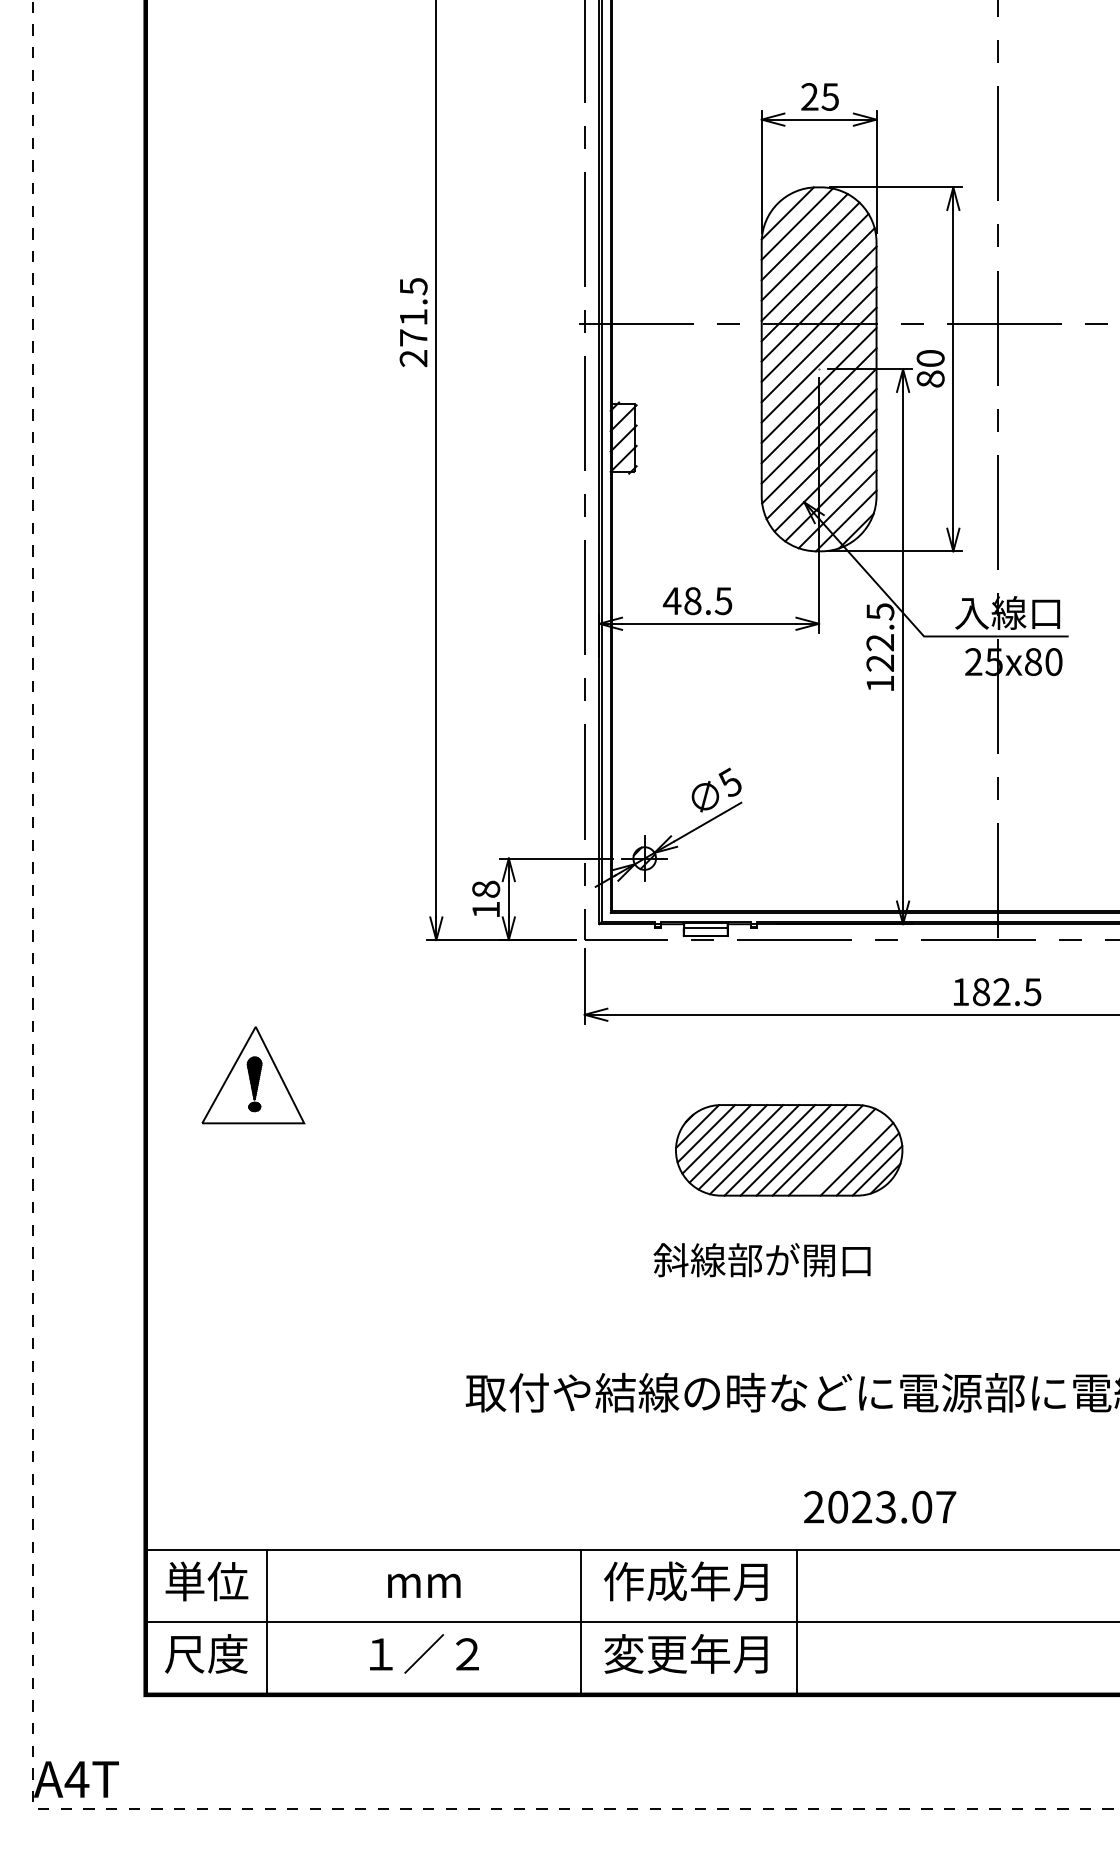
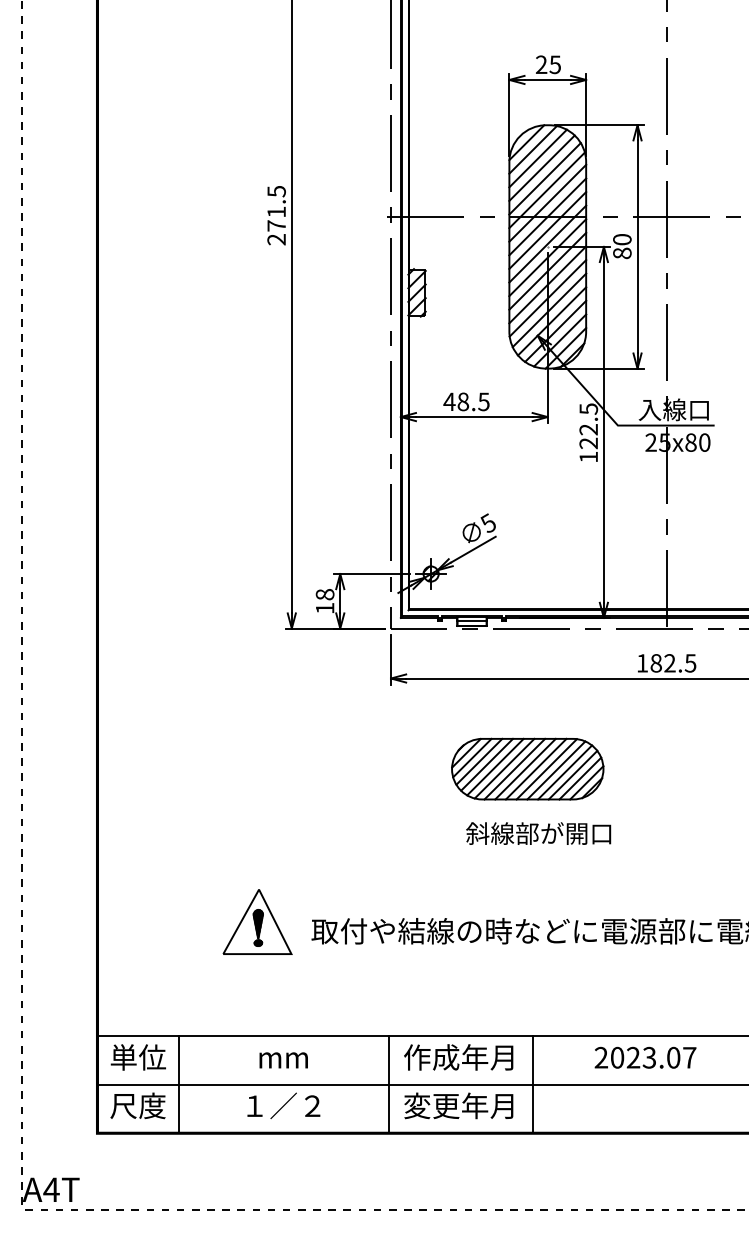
part: (253, 1074) -> (257, 921), moved
line: (845, 1155) -> (565, 772), added
text: (761, 1260) -> (538, 833), moved
text: (880, 1506) -> (645, 1057), moved

